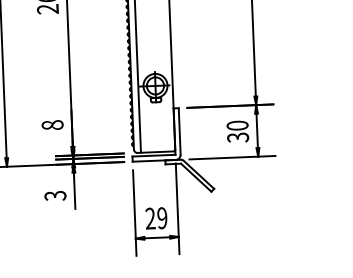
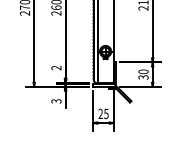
text: (52, 123) -> (56, 67), 8 -> 2
text: (162, 217) -> (106, 113), 29 -> 25

